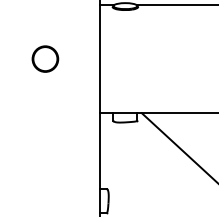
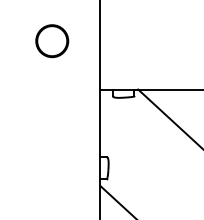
part: (44, 59) -> (51, 41), size x1.4

